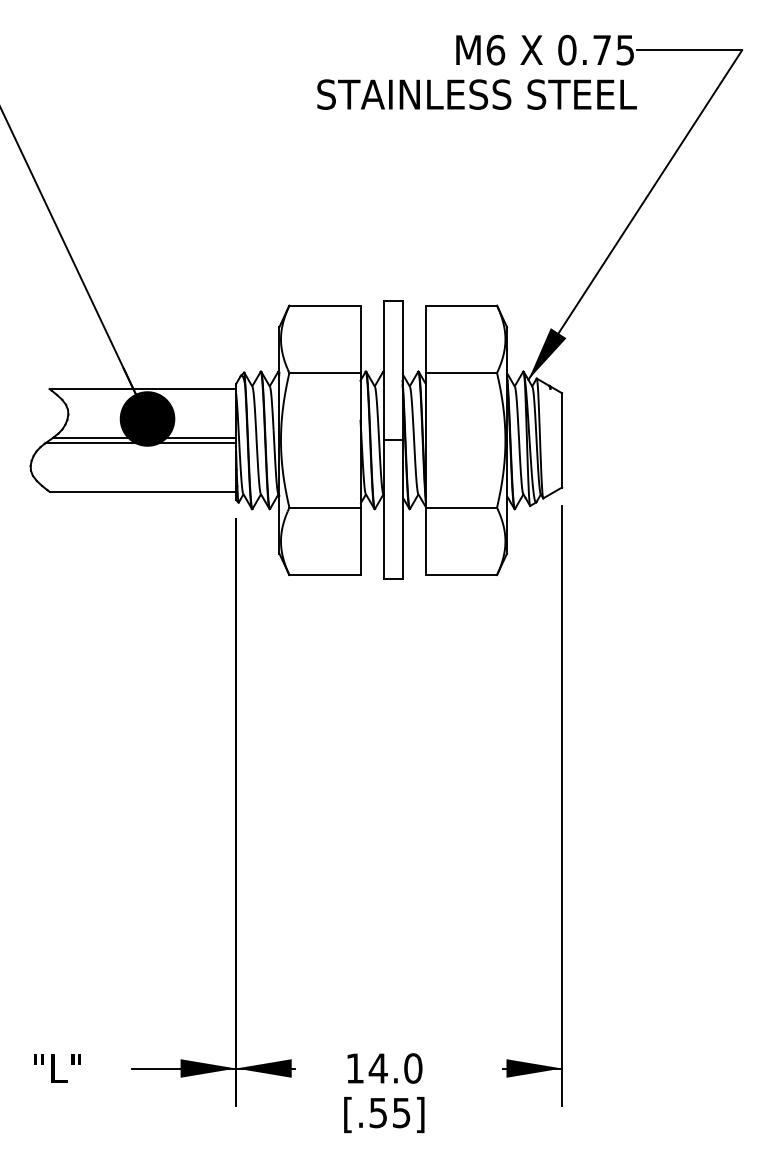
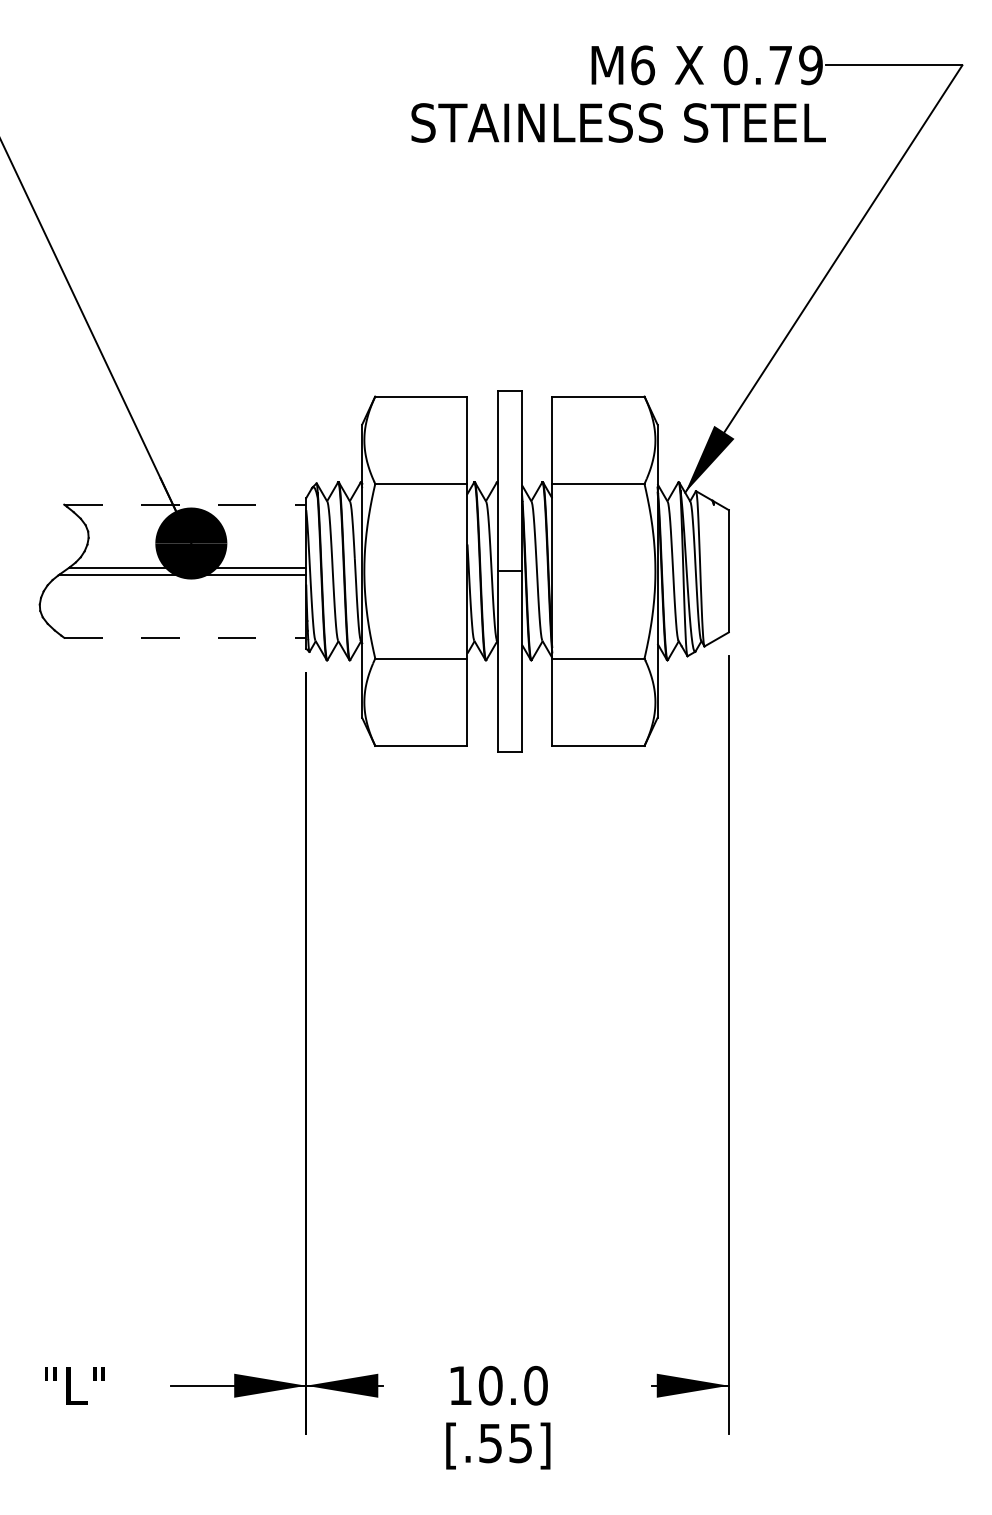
text: (625, 50) -> (810, 65), 0.75 -> 0.79
line: (143, 388) -> (185, 504), solid -> dashed
line: (143, 491) -> (185, 637), solid -> dashed
text: (378, 1068) -> (490, 1385), 14.0 -> 10.0

